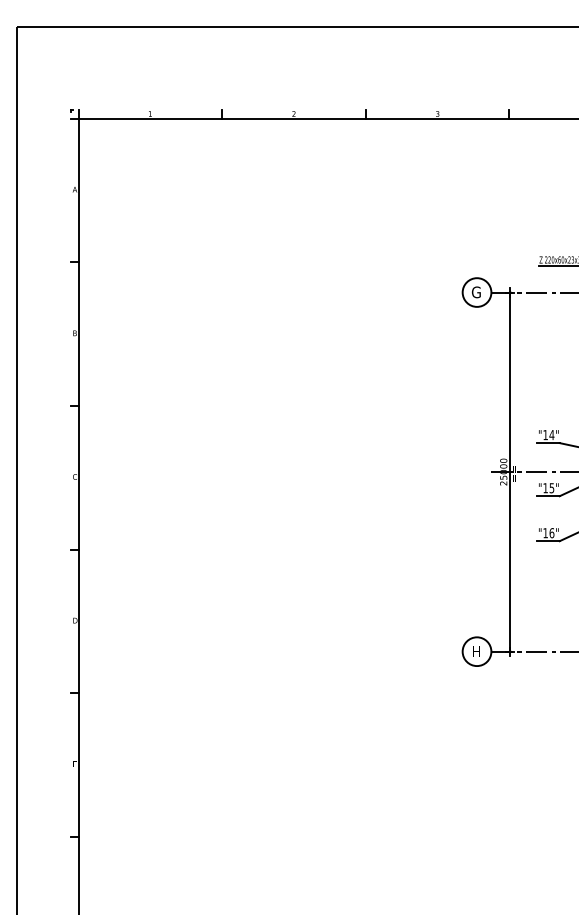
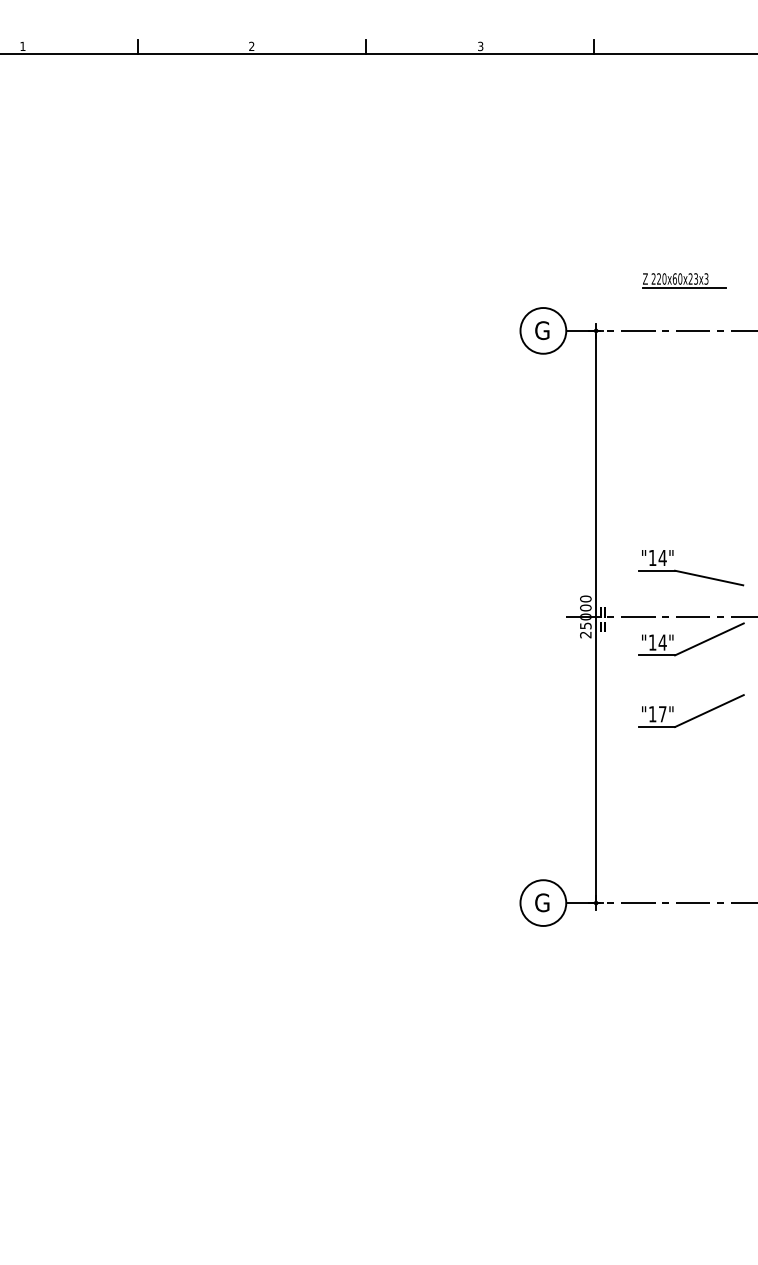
text: (551, 488) -> (662, 643), "15" -> "14"
text: (551, 533) -> (662, 714), "16" -> "17"
text: (475, 651) -> (540, 902), H -> G

